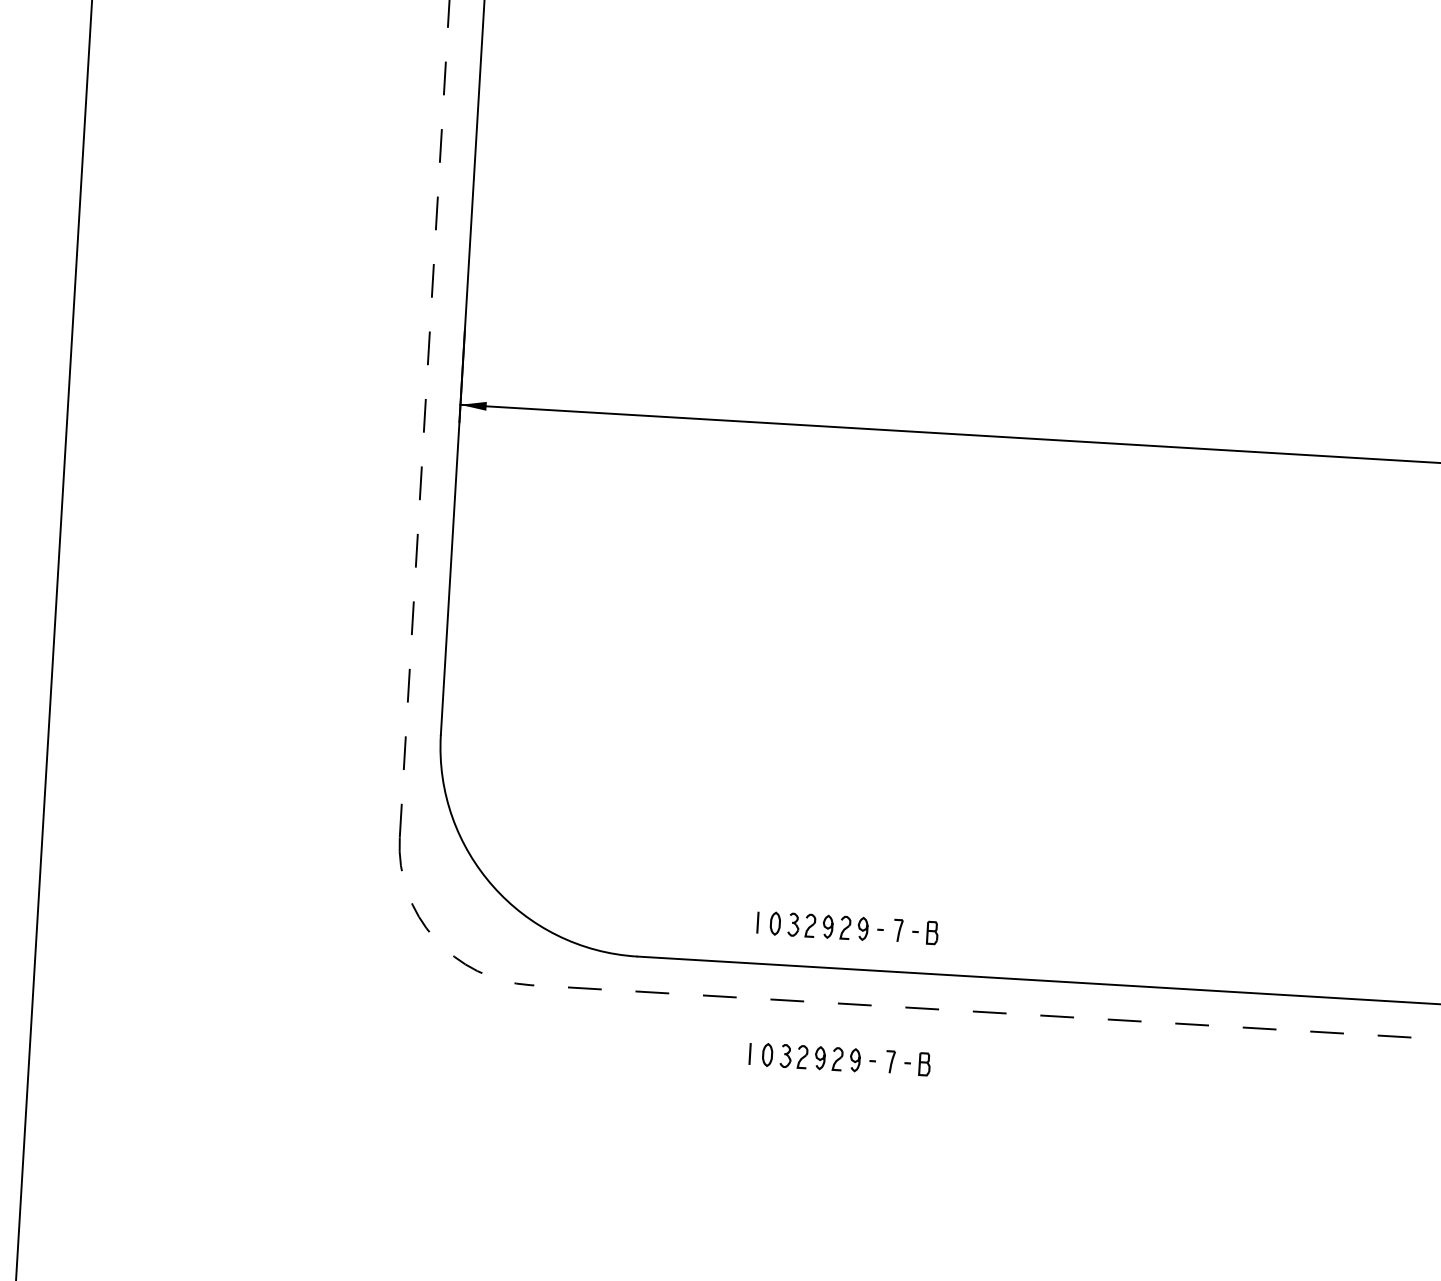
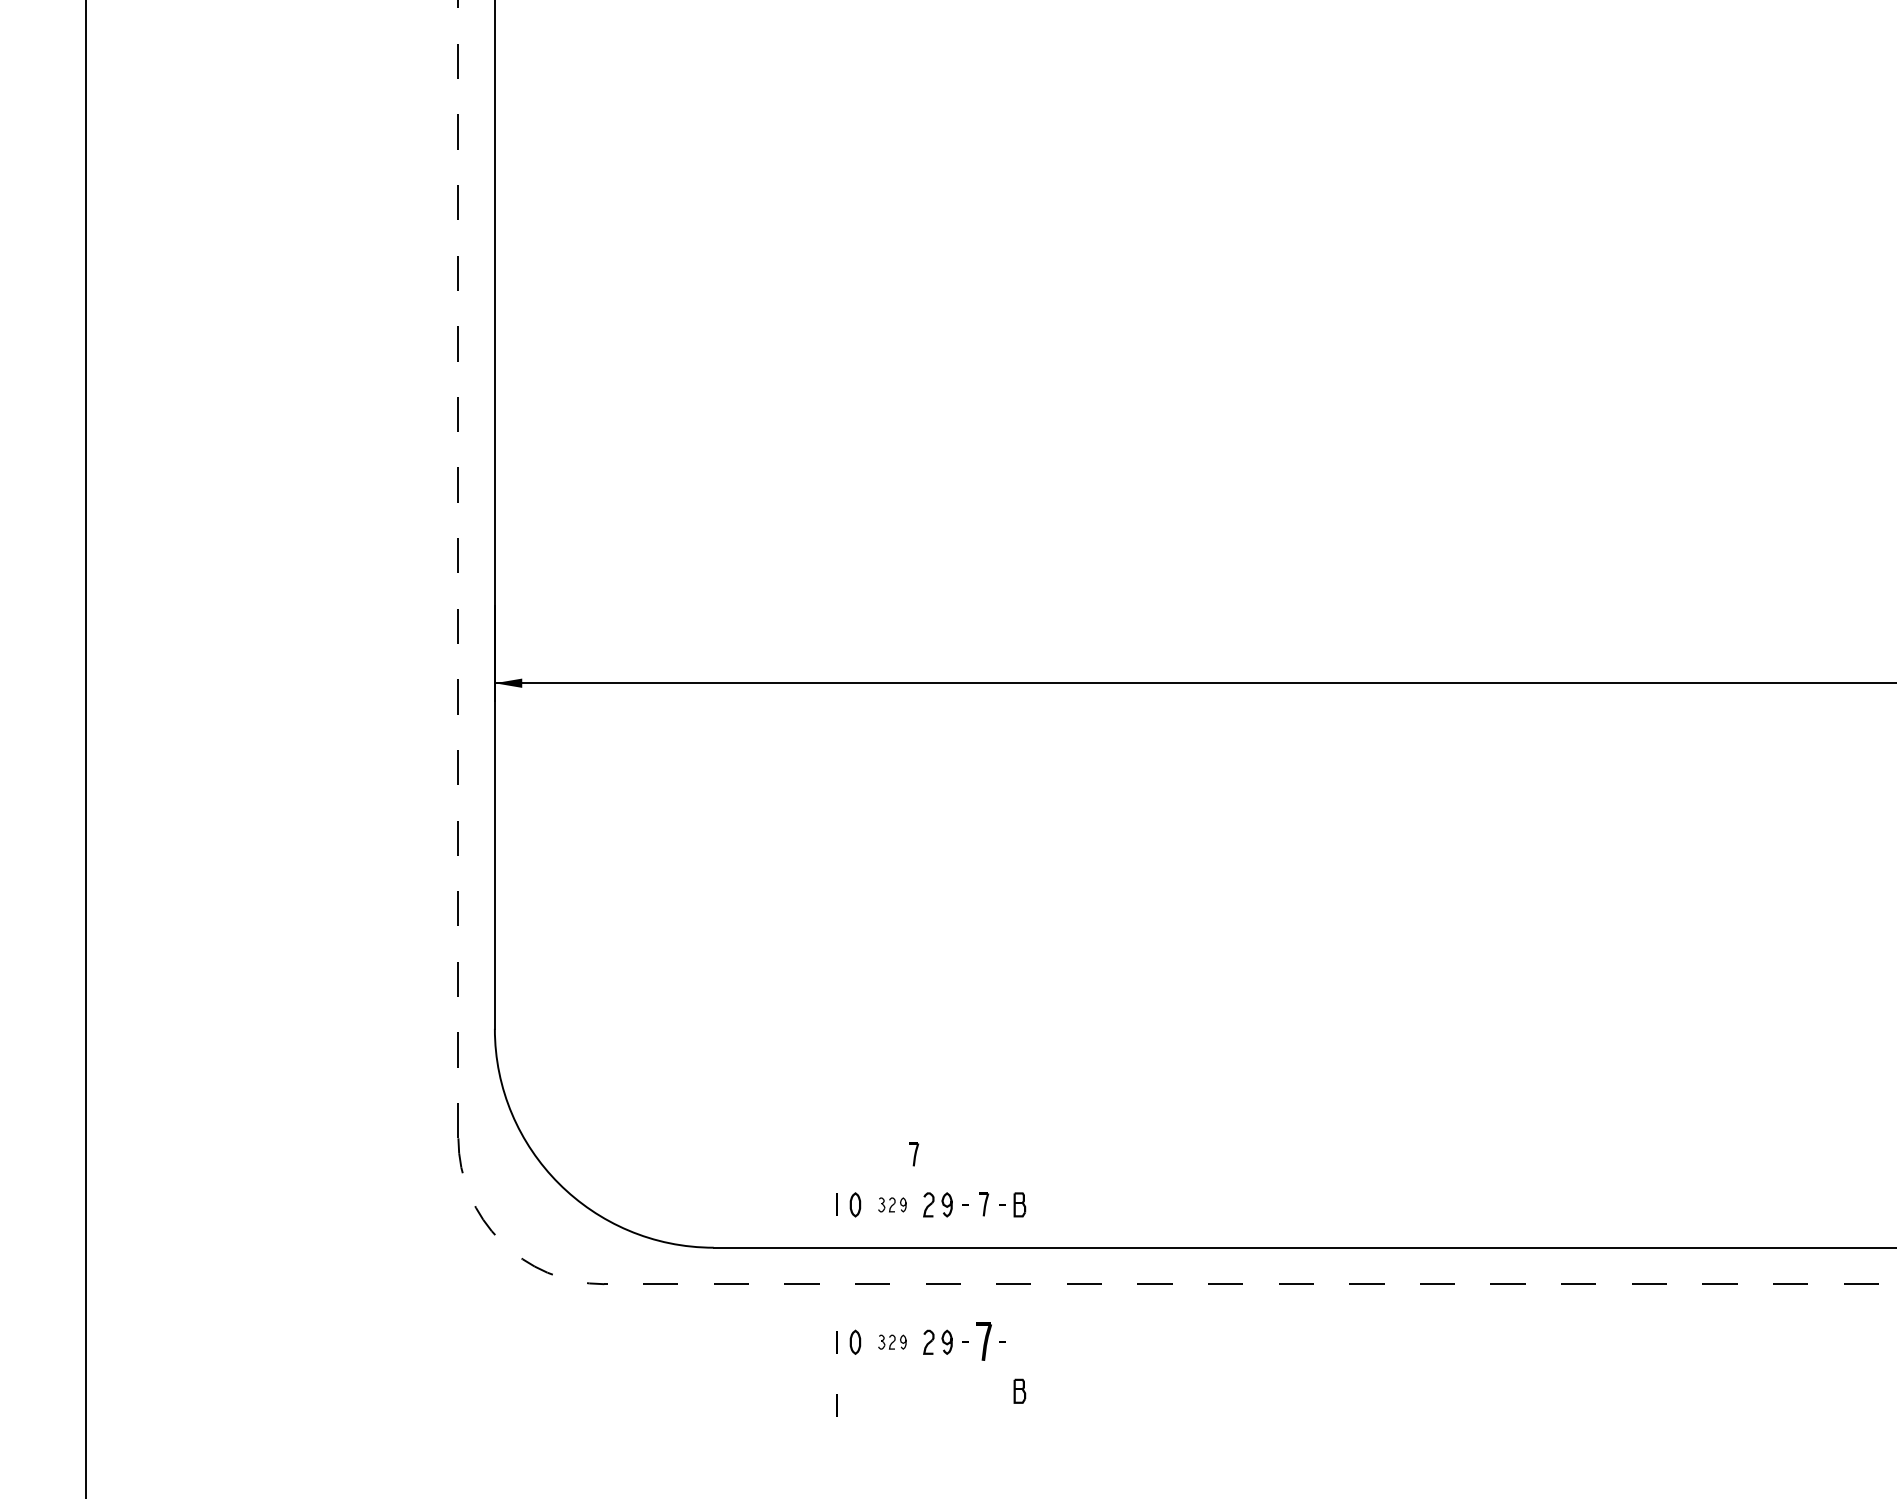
part: (834, 878) -> (914, 1154), added
part: (810, 925) -> (892, 1204), size x0.6
part: (803, 1056) -> (892, 1341), size x0.6
part: (890, 1061) -> (984, 1341), size x1.6
part: (924, 1063) -> (1019, 1390), moved
line: (745, 1114) -> (836, 1405), added

